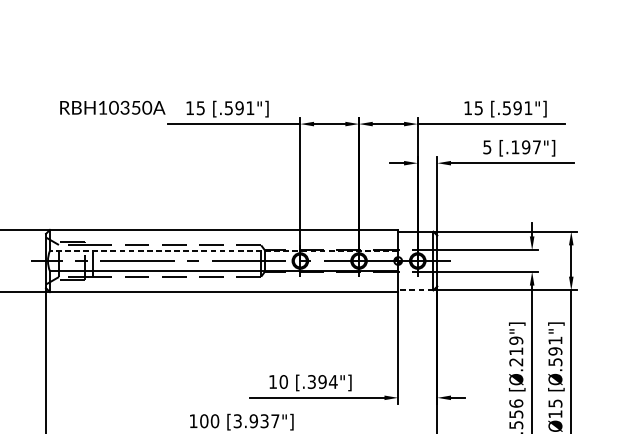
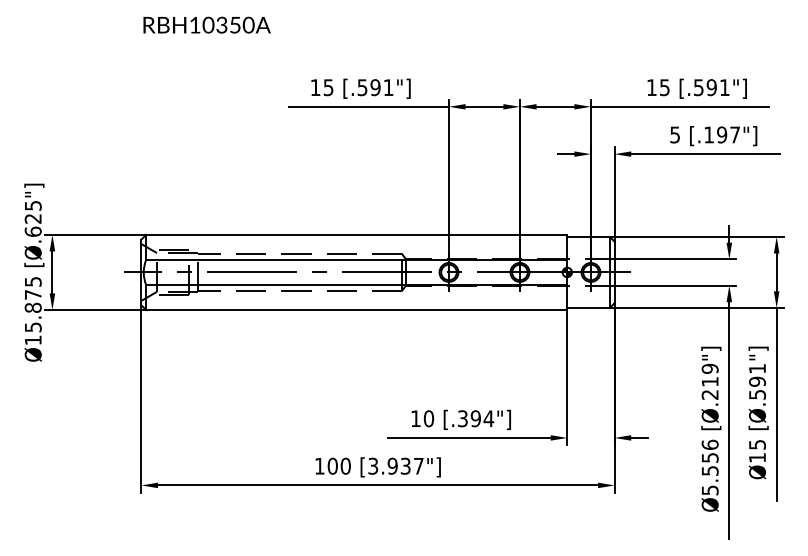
text: (112, 107) -> (206, 24), moved
line: (223, 251) -> (356, 260), dashed -> solid
line: (415, 289) -> (588, 307), dashed -> solid

